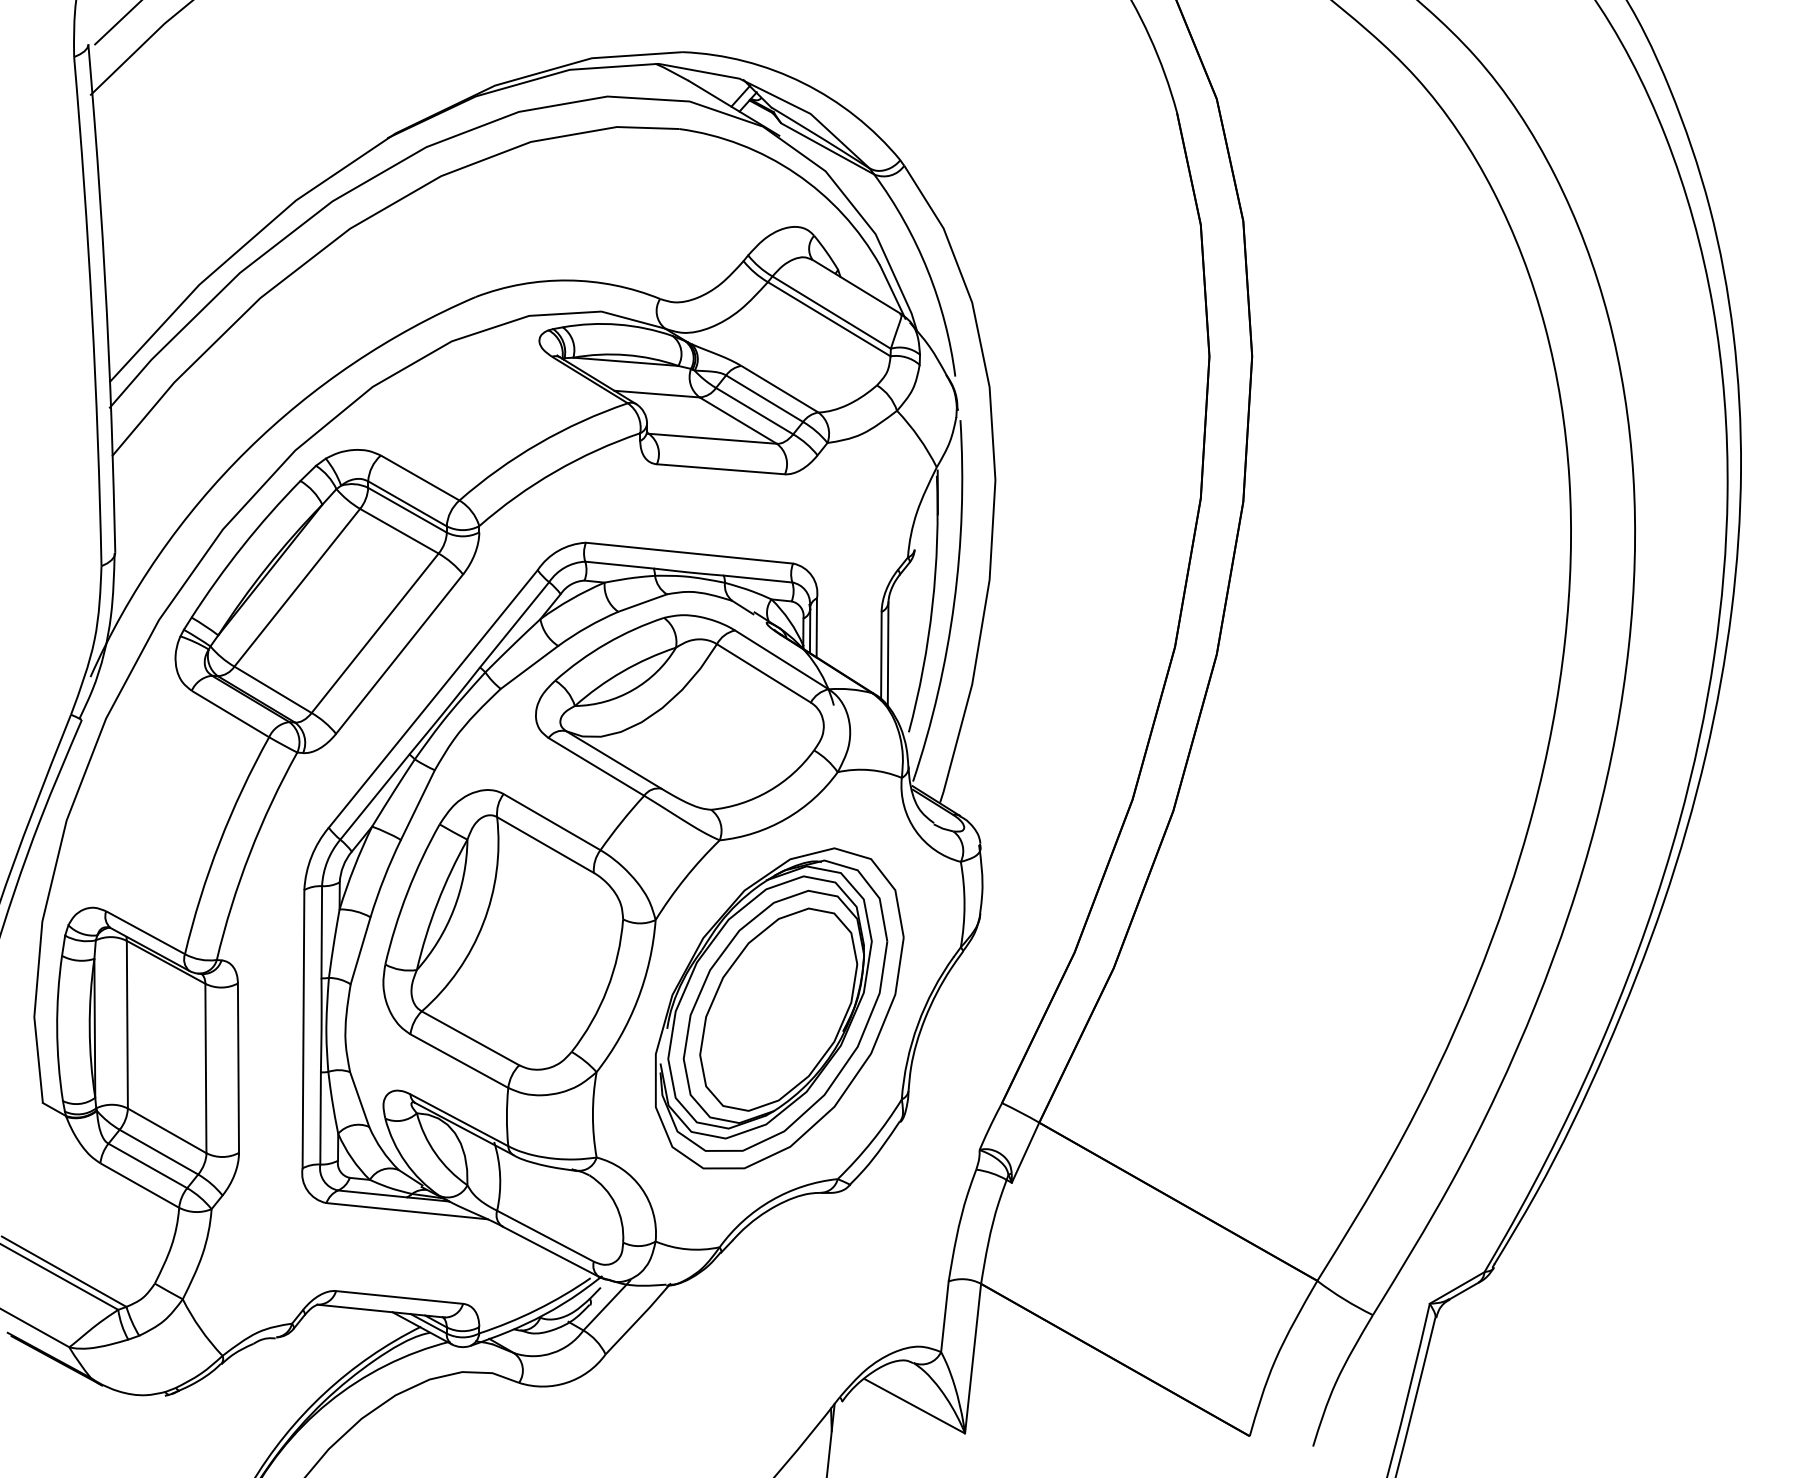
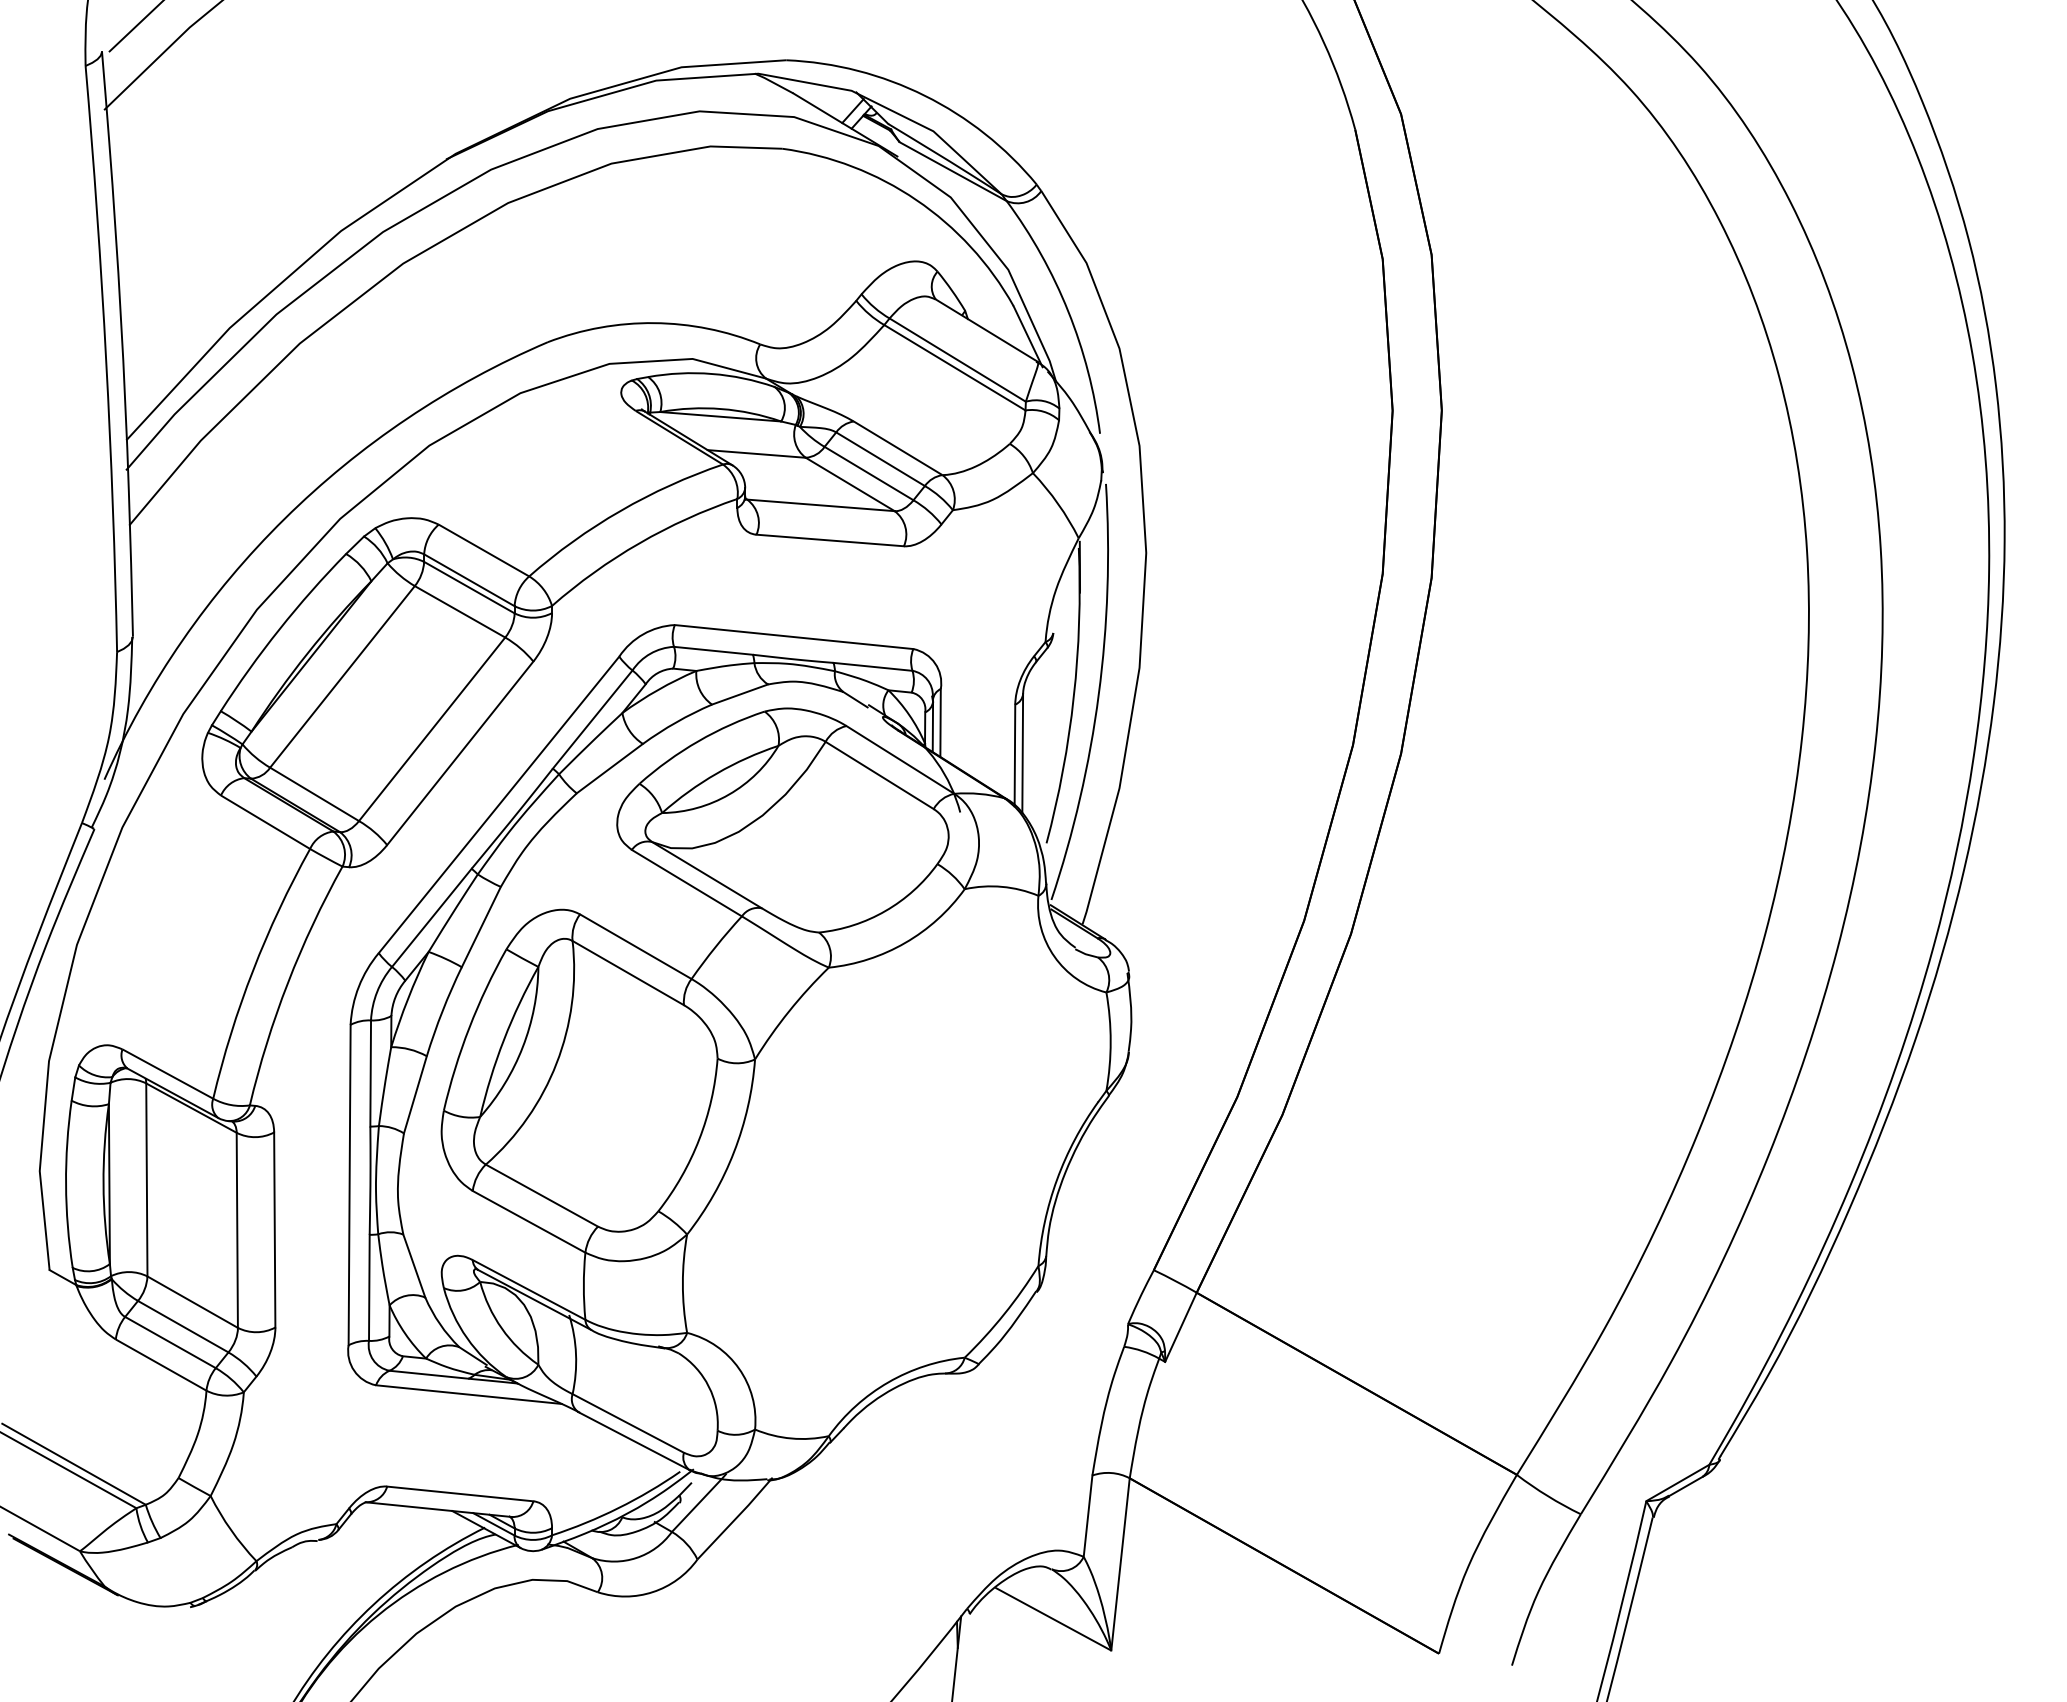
part: (779, 1008) -> (897, 1161), removed

